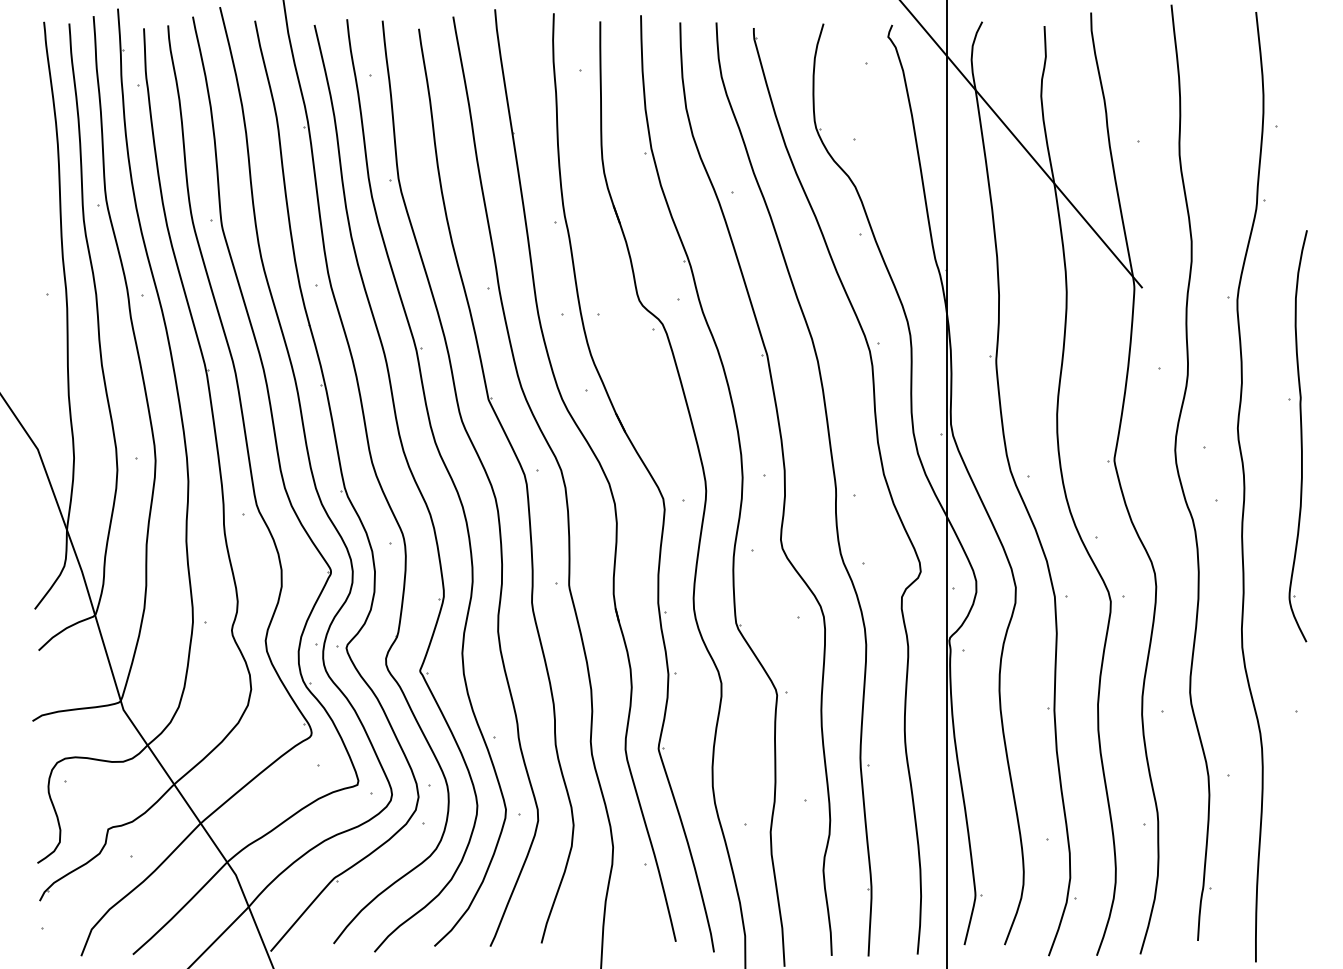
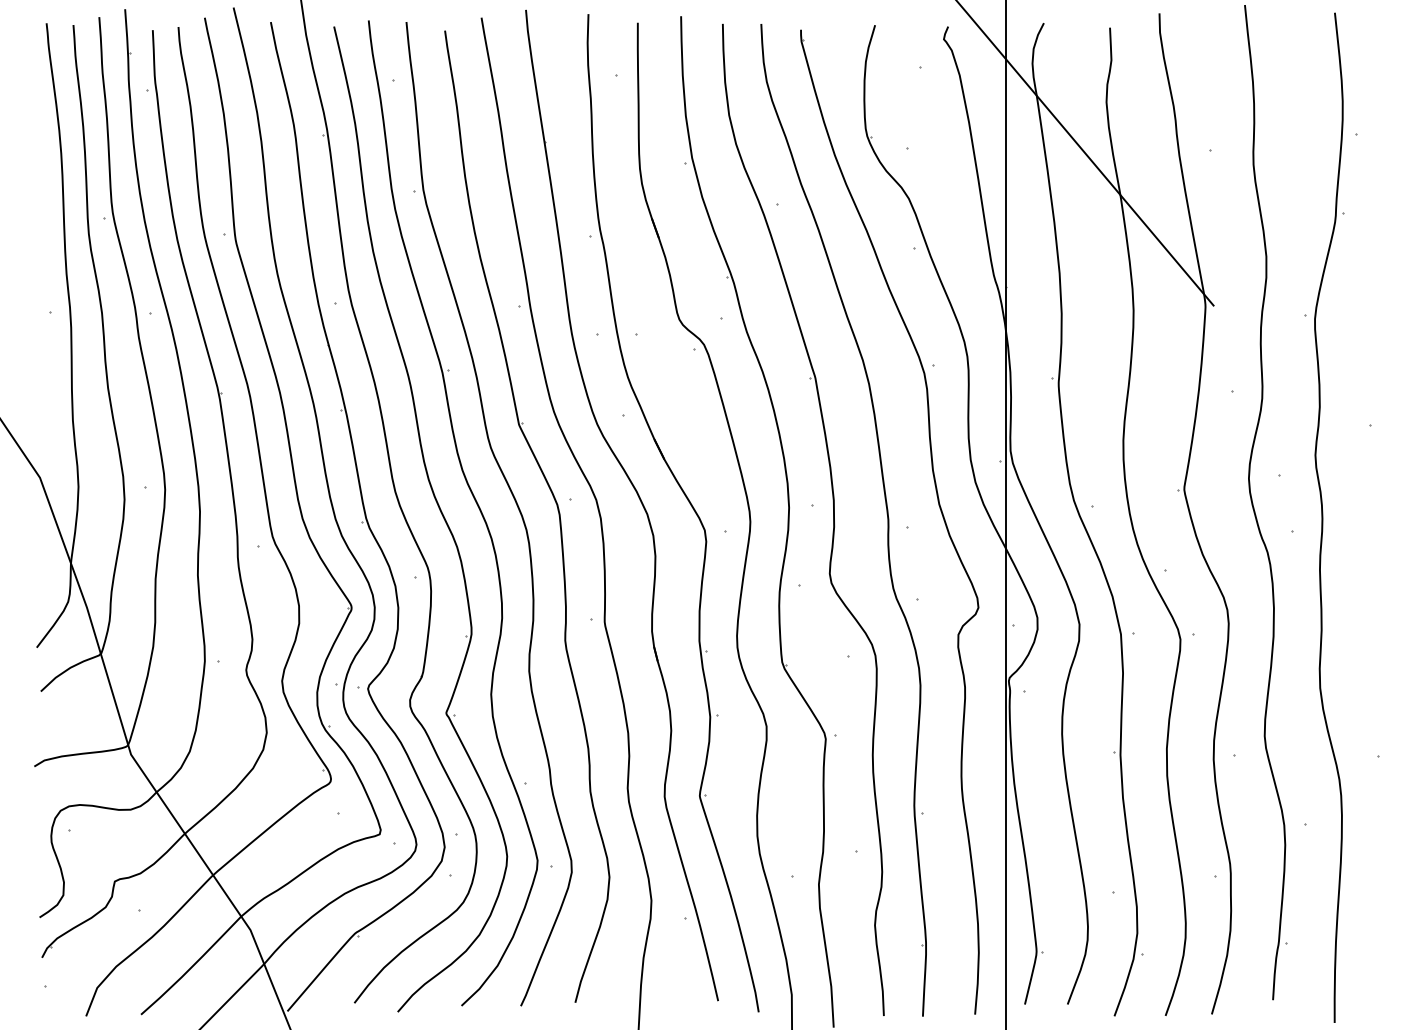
part: (1297, 436) -> (1378, 463), removed

